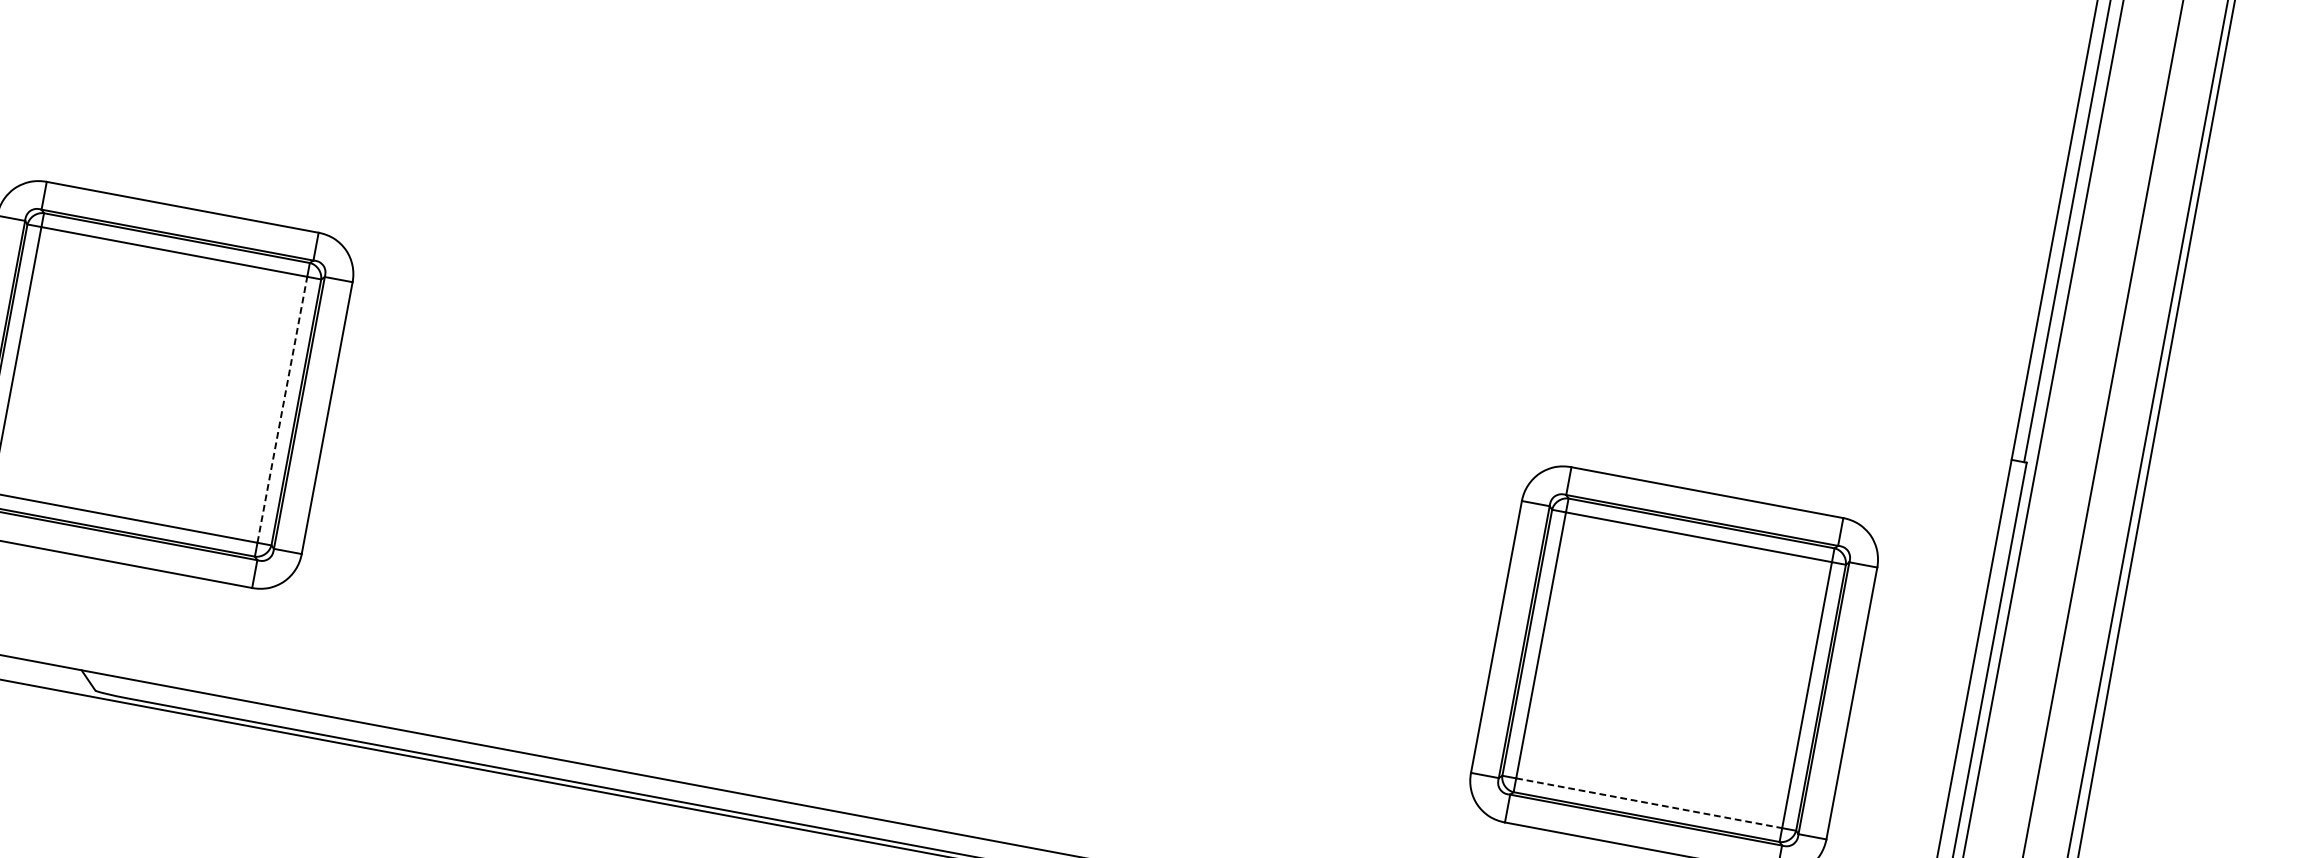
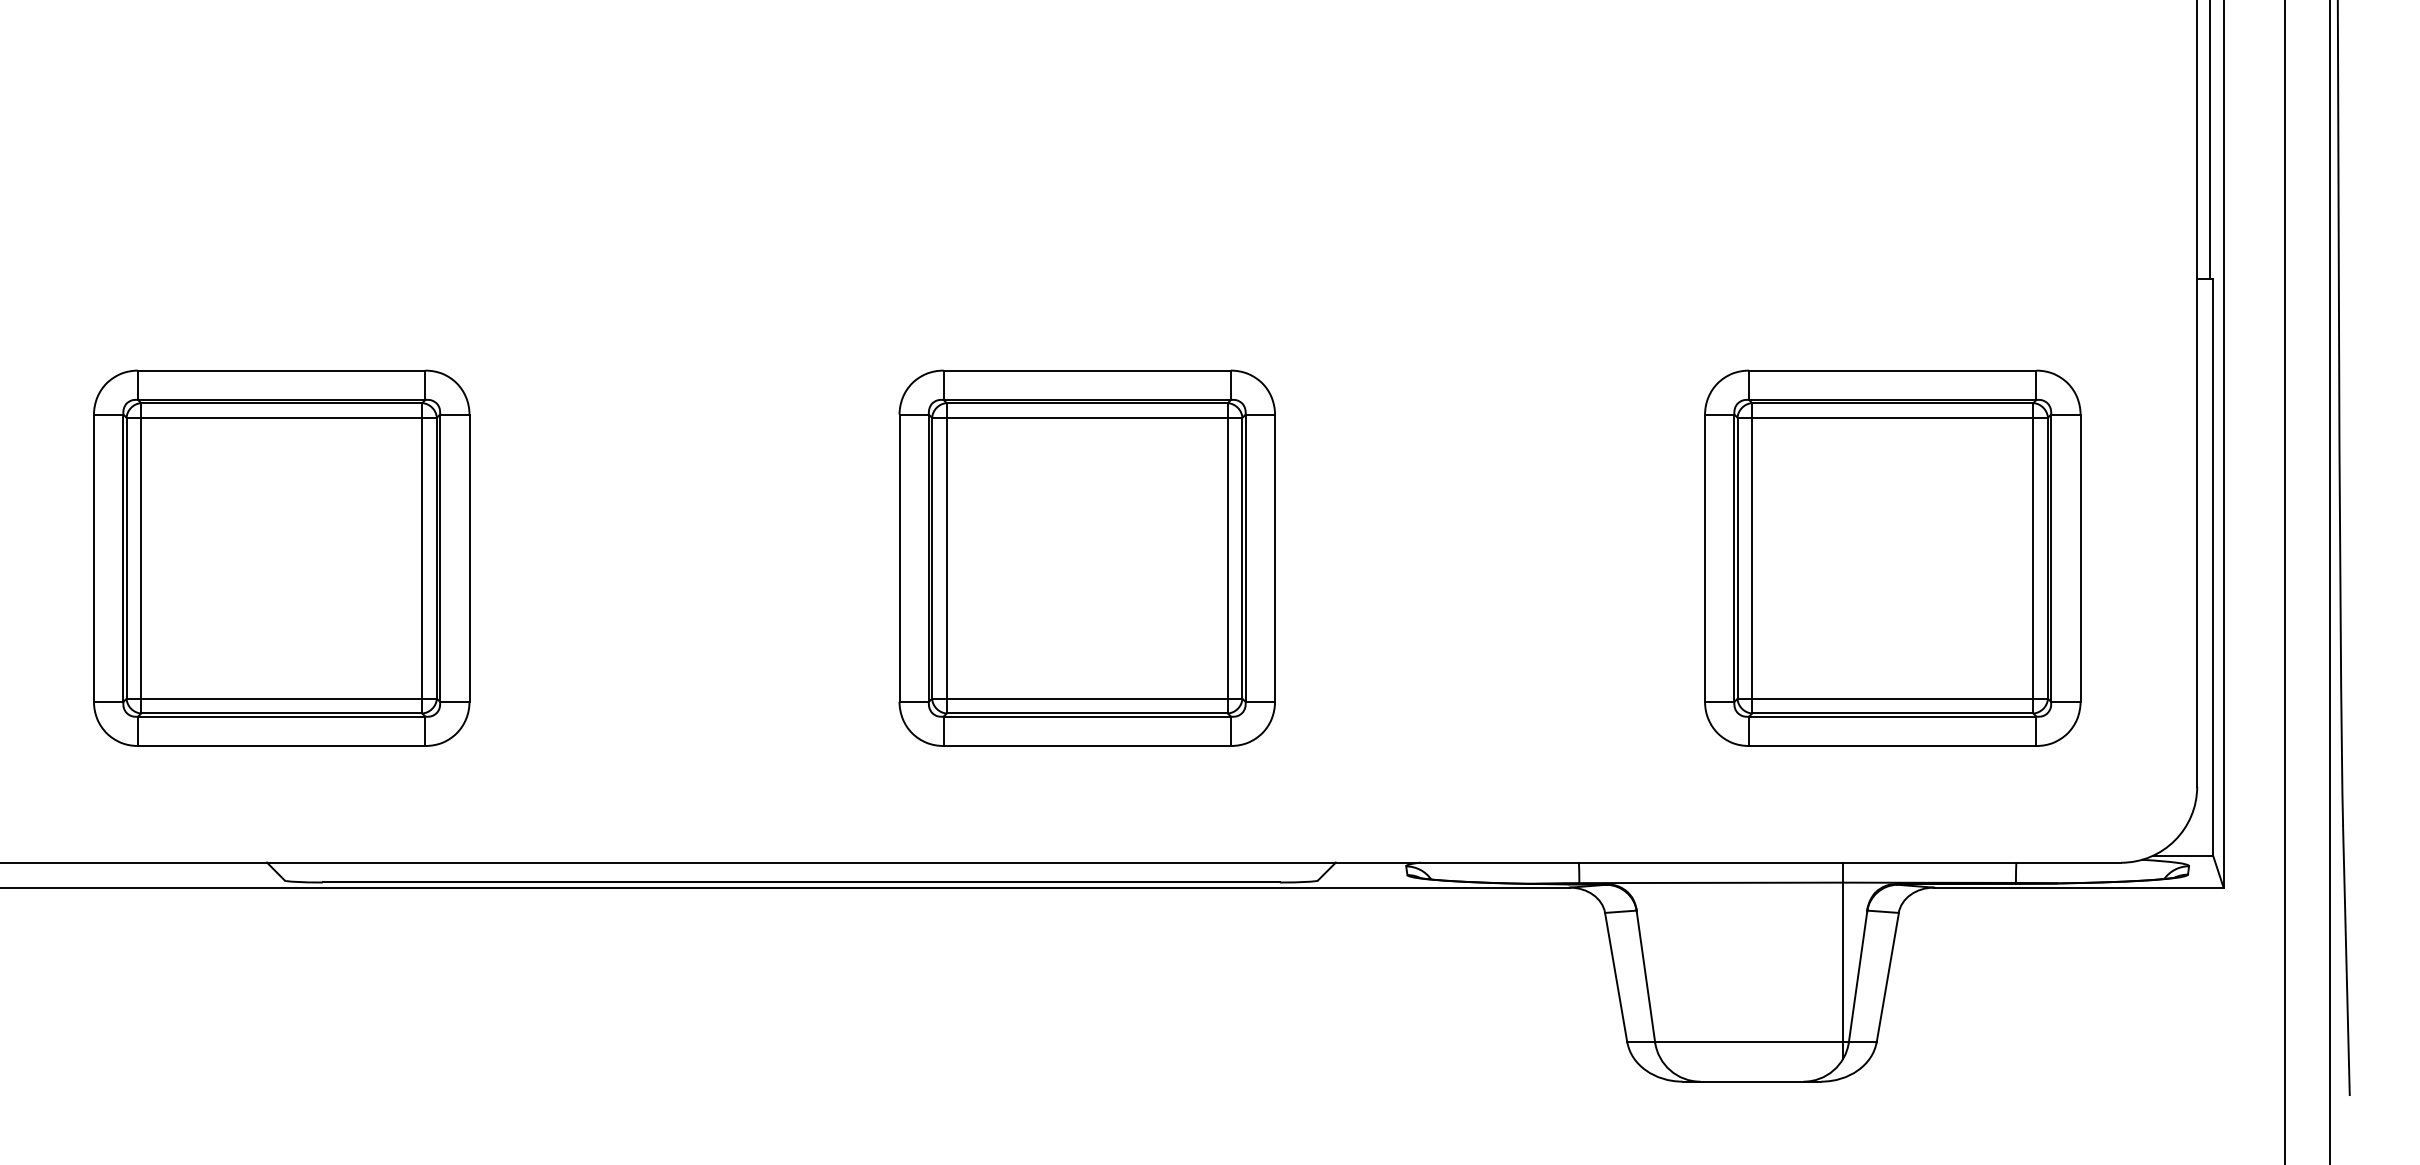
line: (282, 410) -> (422, 558), dashed -> solid
part: (911, 526) -> (1086, 557), added
line: (1649, 802) -> (1892, 698), dashed -> solid

